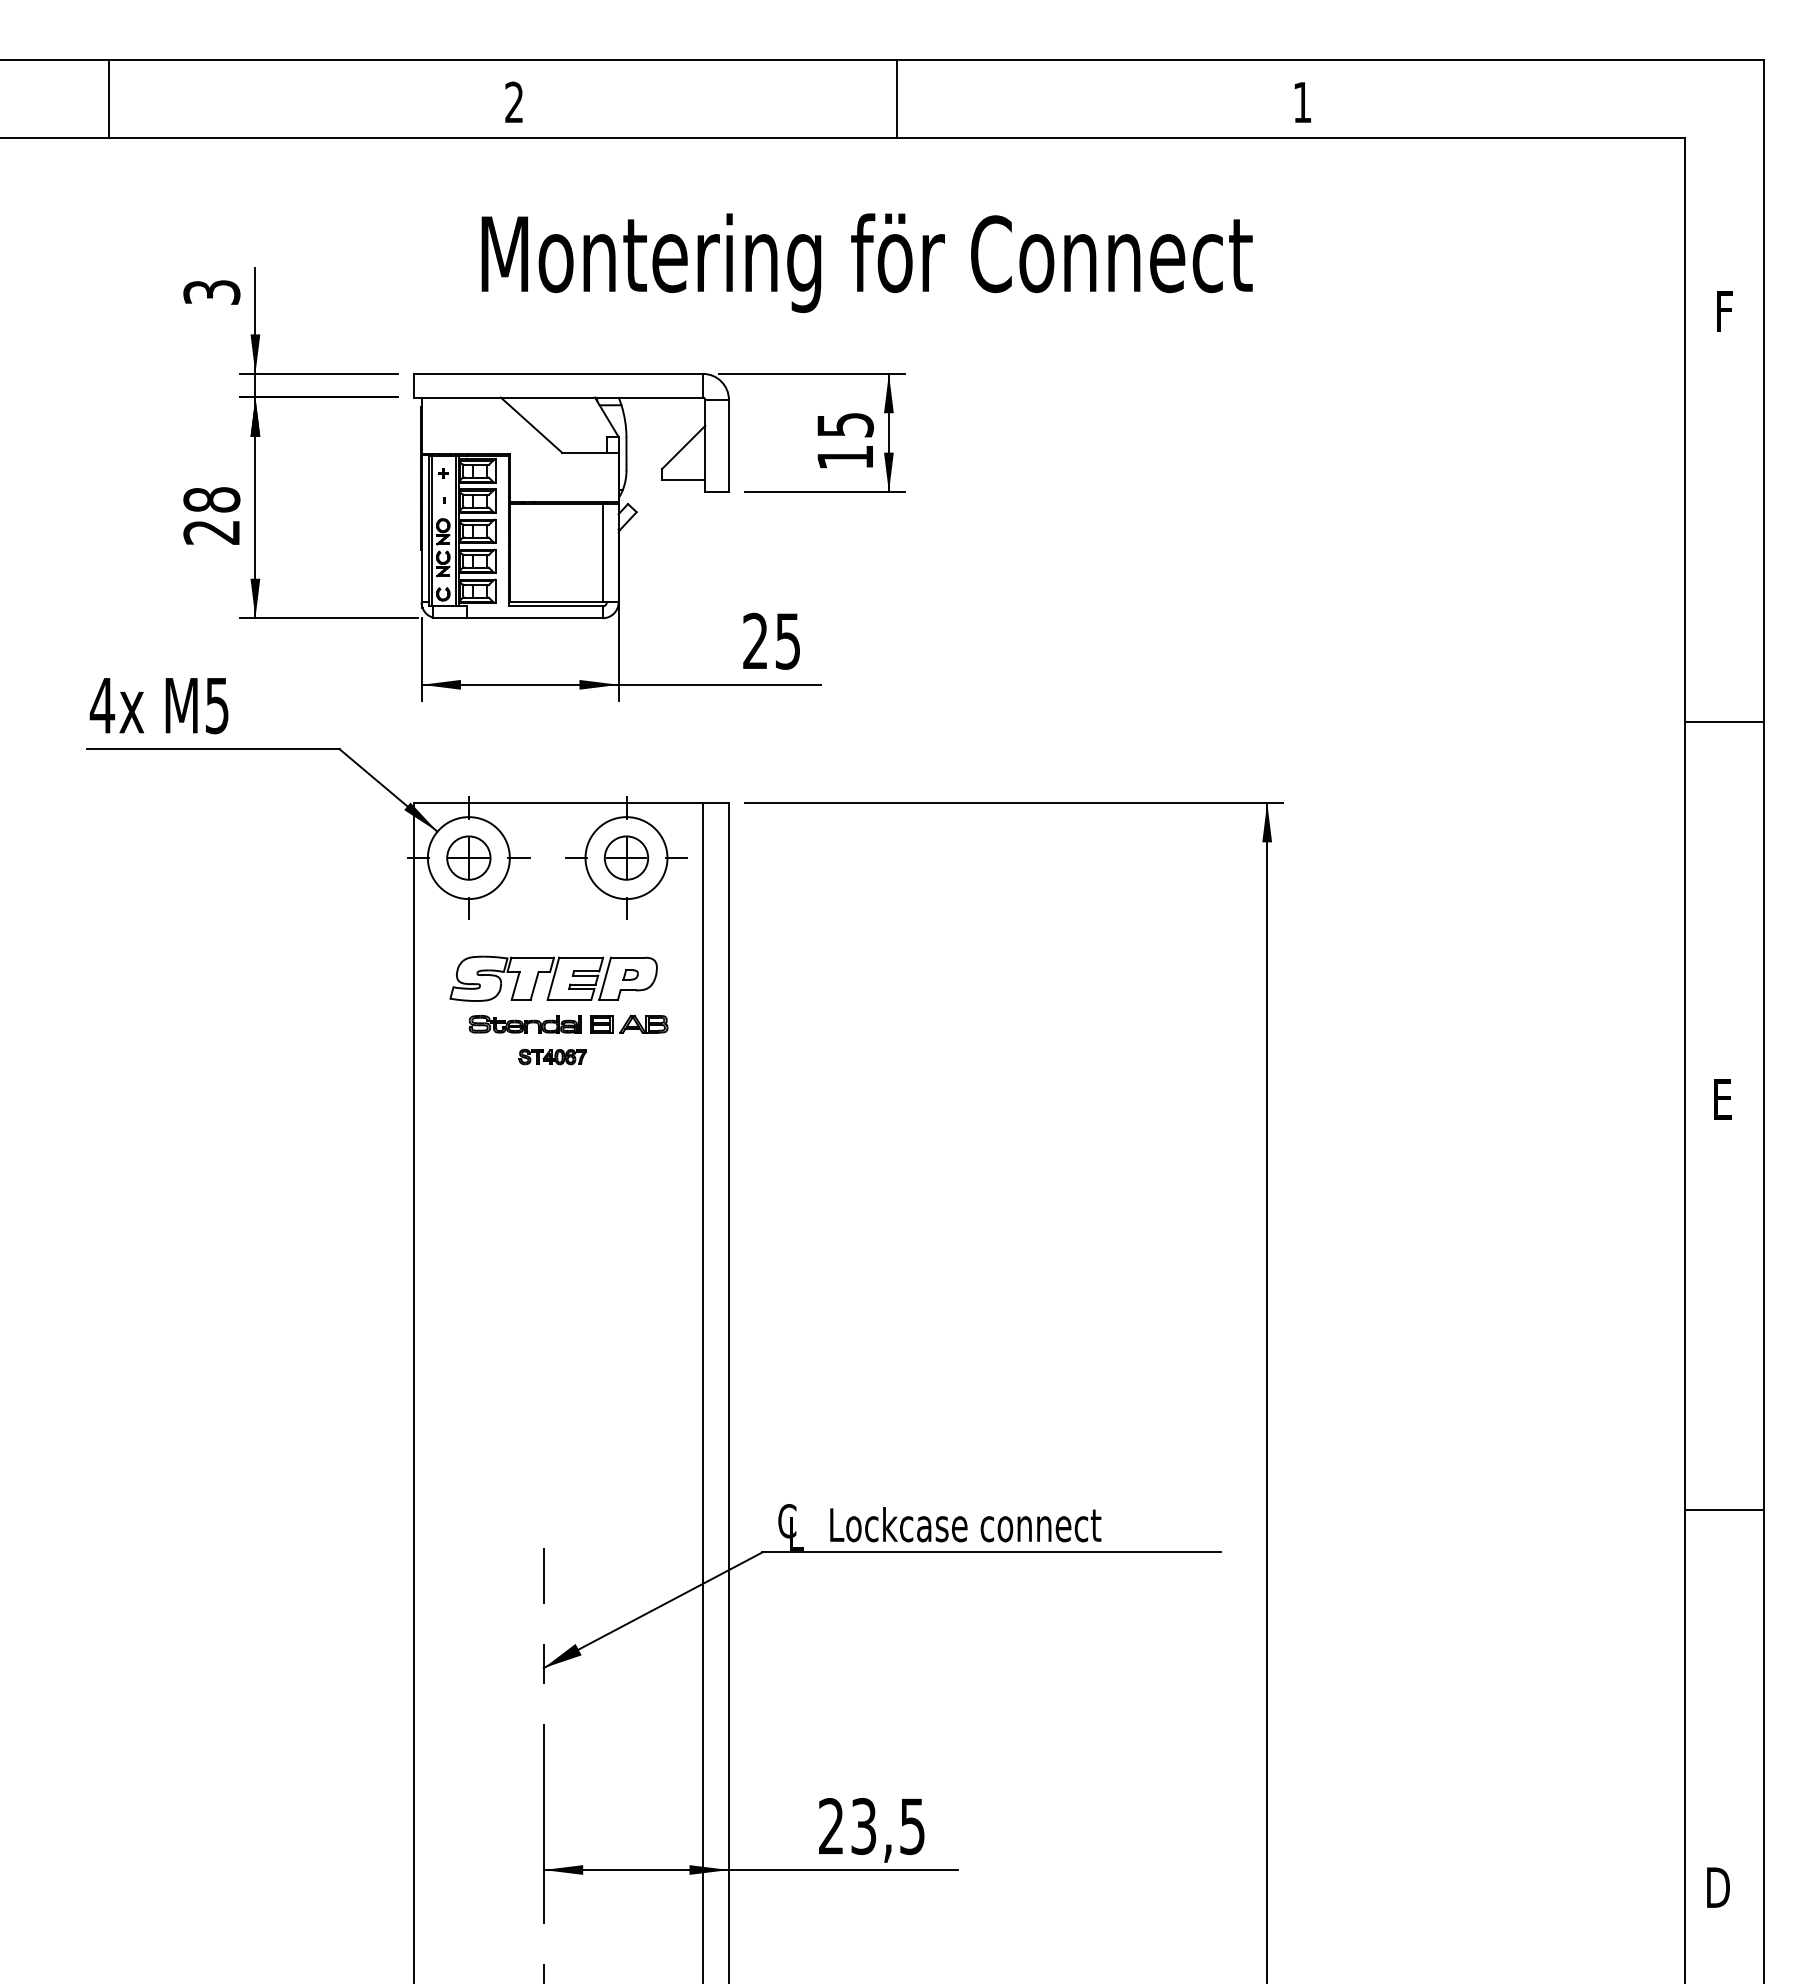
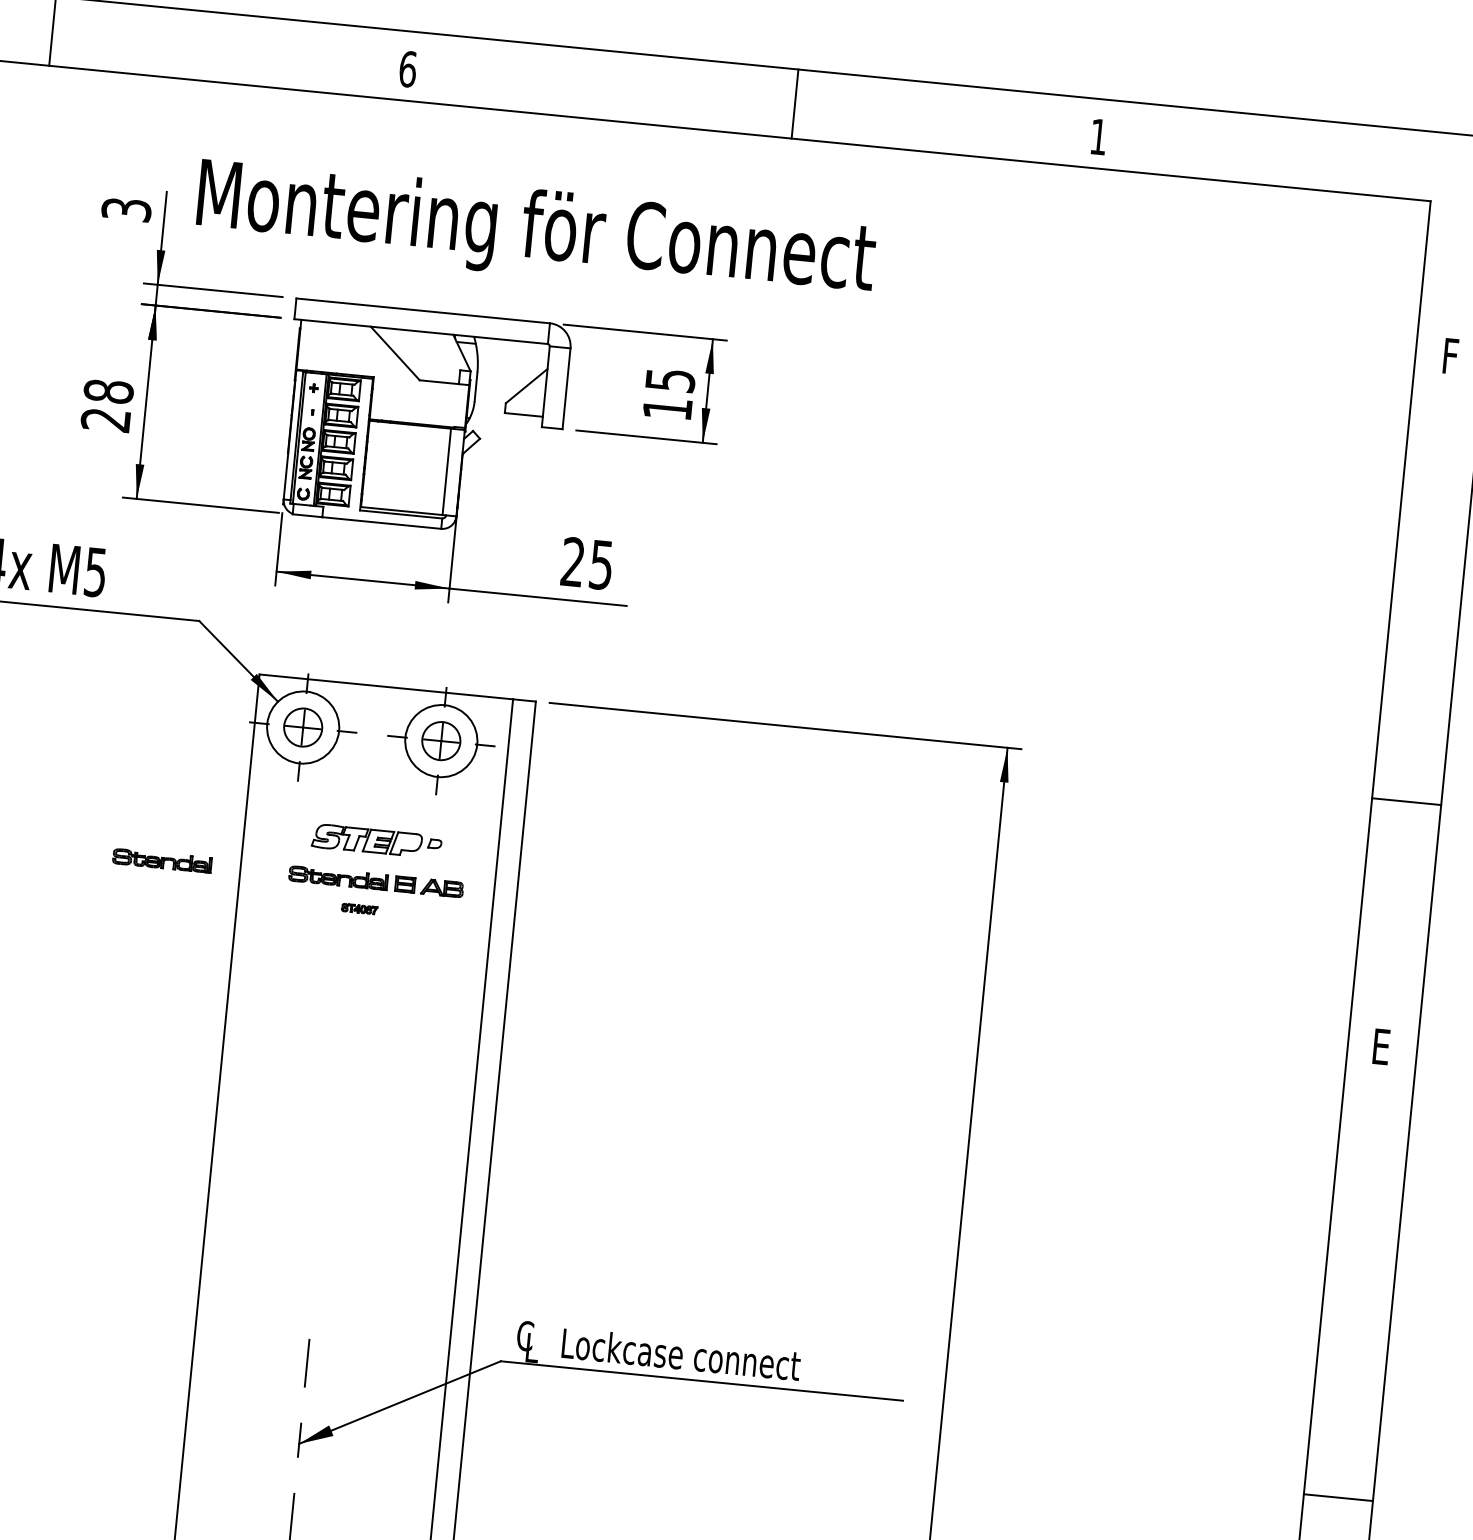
line: (896, 98) -> (794, 103), moved
text: (514, 102) -> (408, 69), 2 -> 6
text: (866, 262) -> (535, 232), moved
line: (1723, 721) -> (1406, 801), moved
part: (553, 978) -> (367, 840), size x0.6
part: (323, 1024) -> (161, 860), added
part: (552, 1056) -> (359, 908), size x0.6
line: (1723, 1509) -> (1337, 1497), moved

